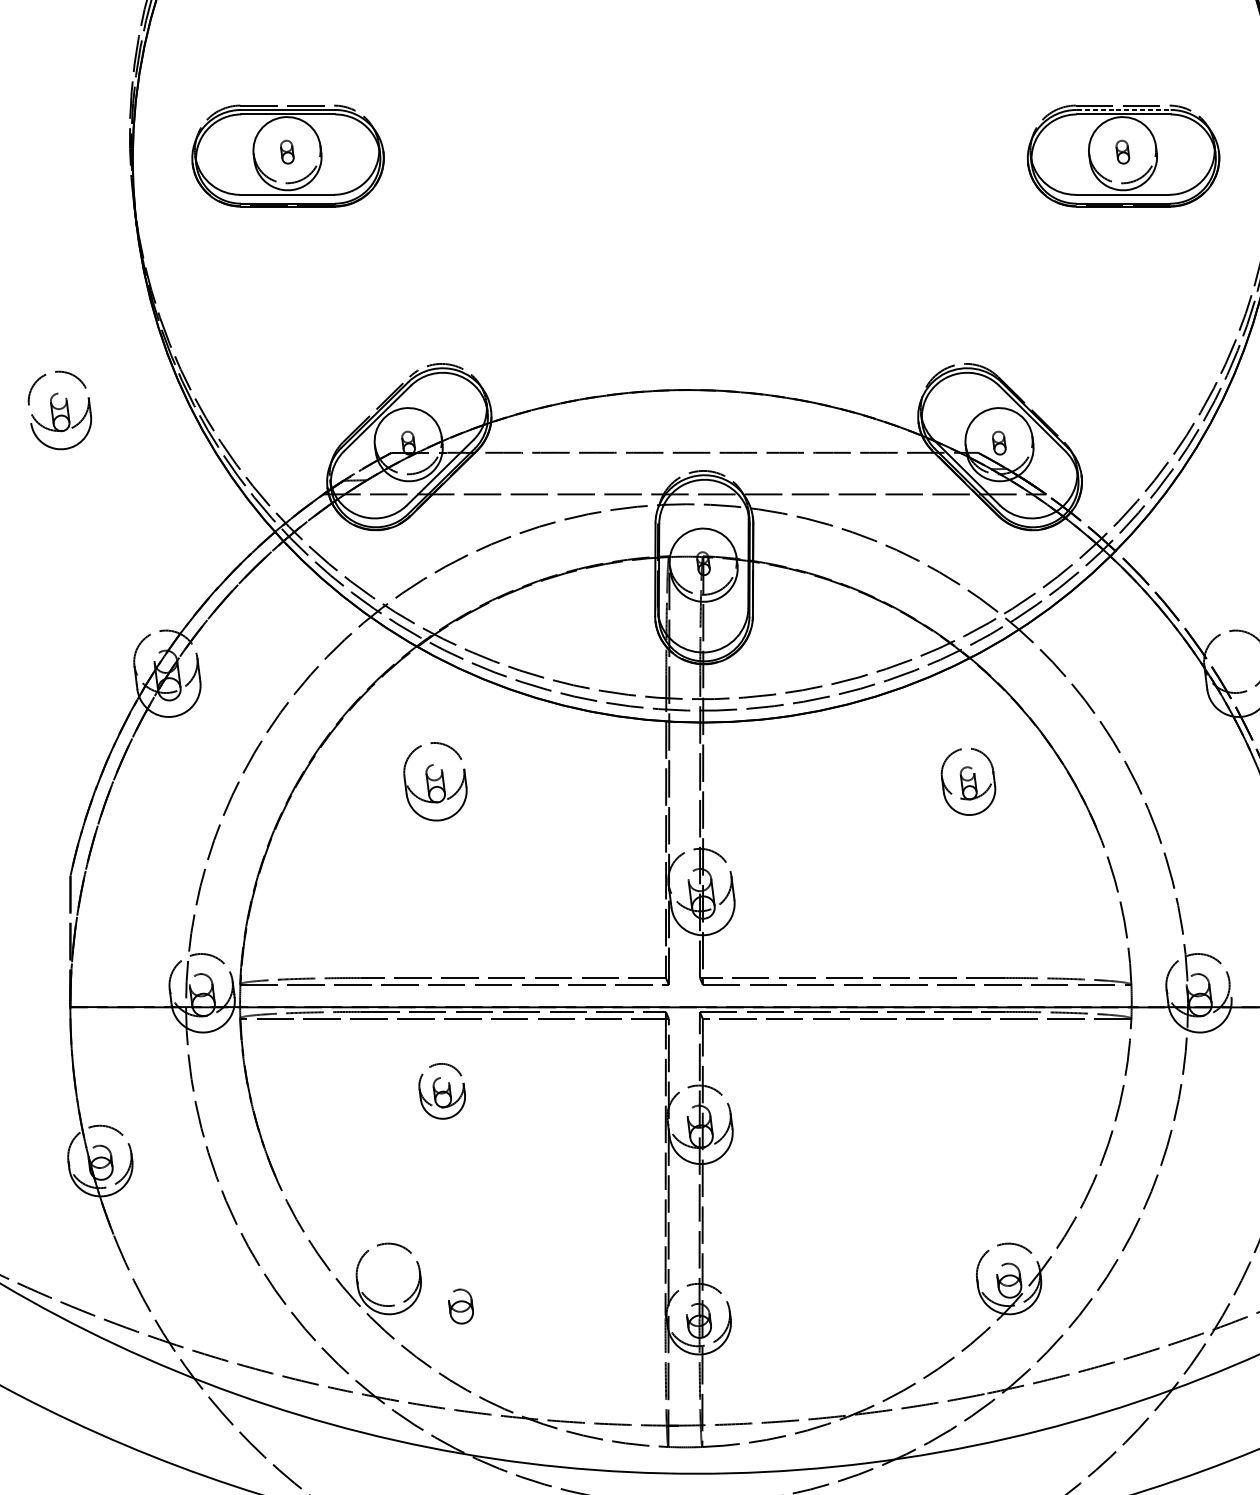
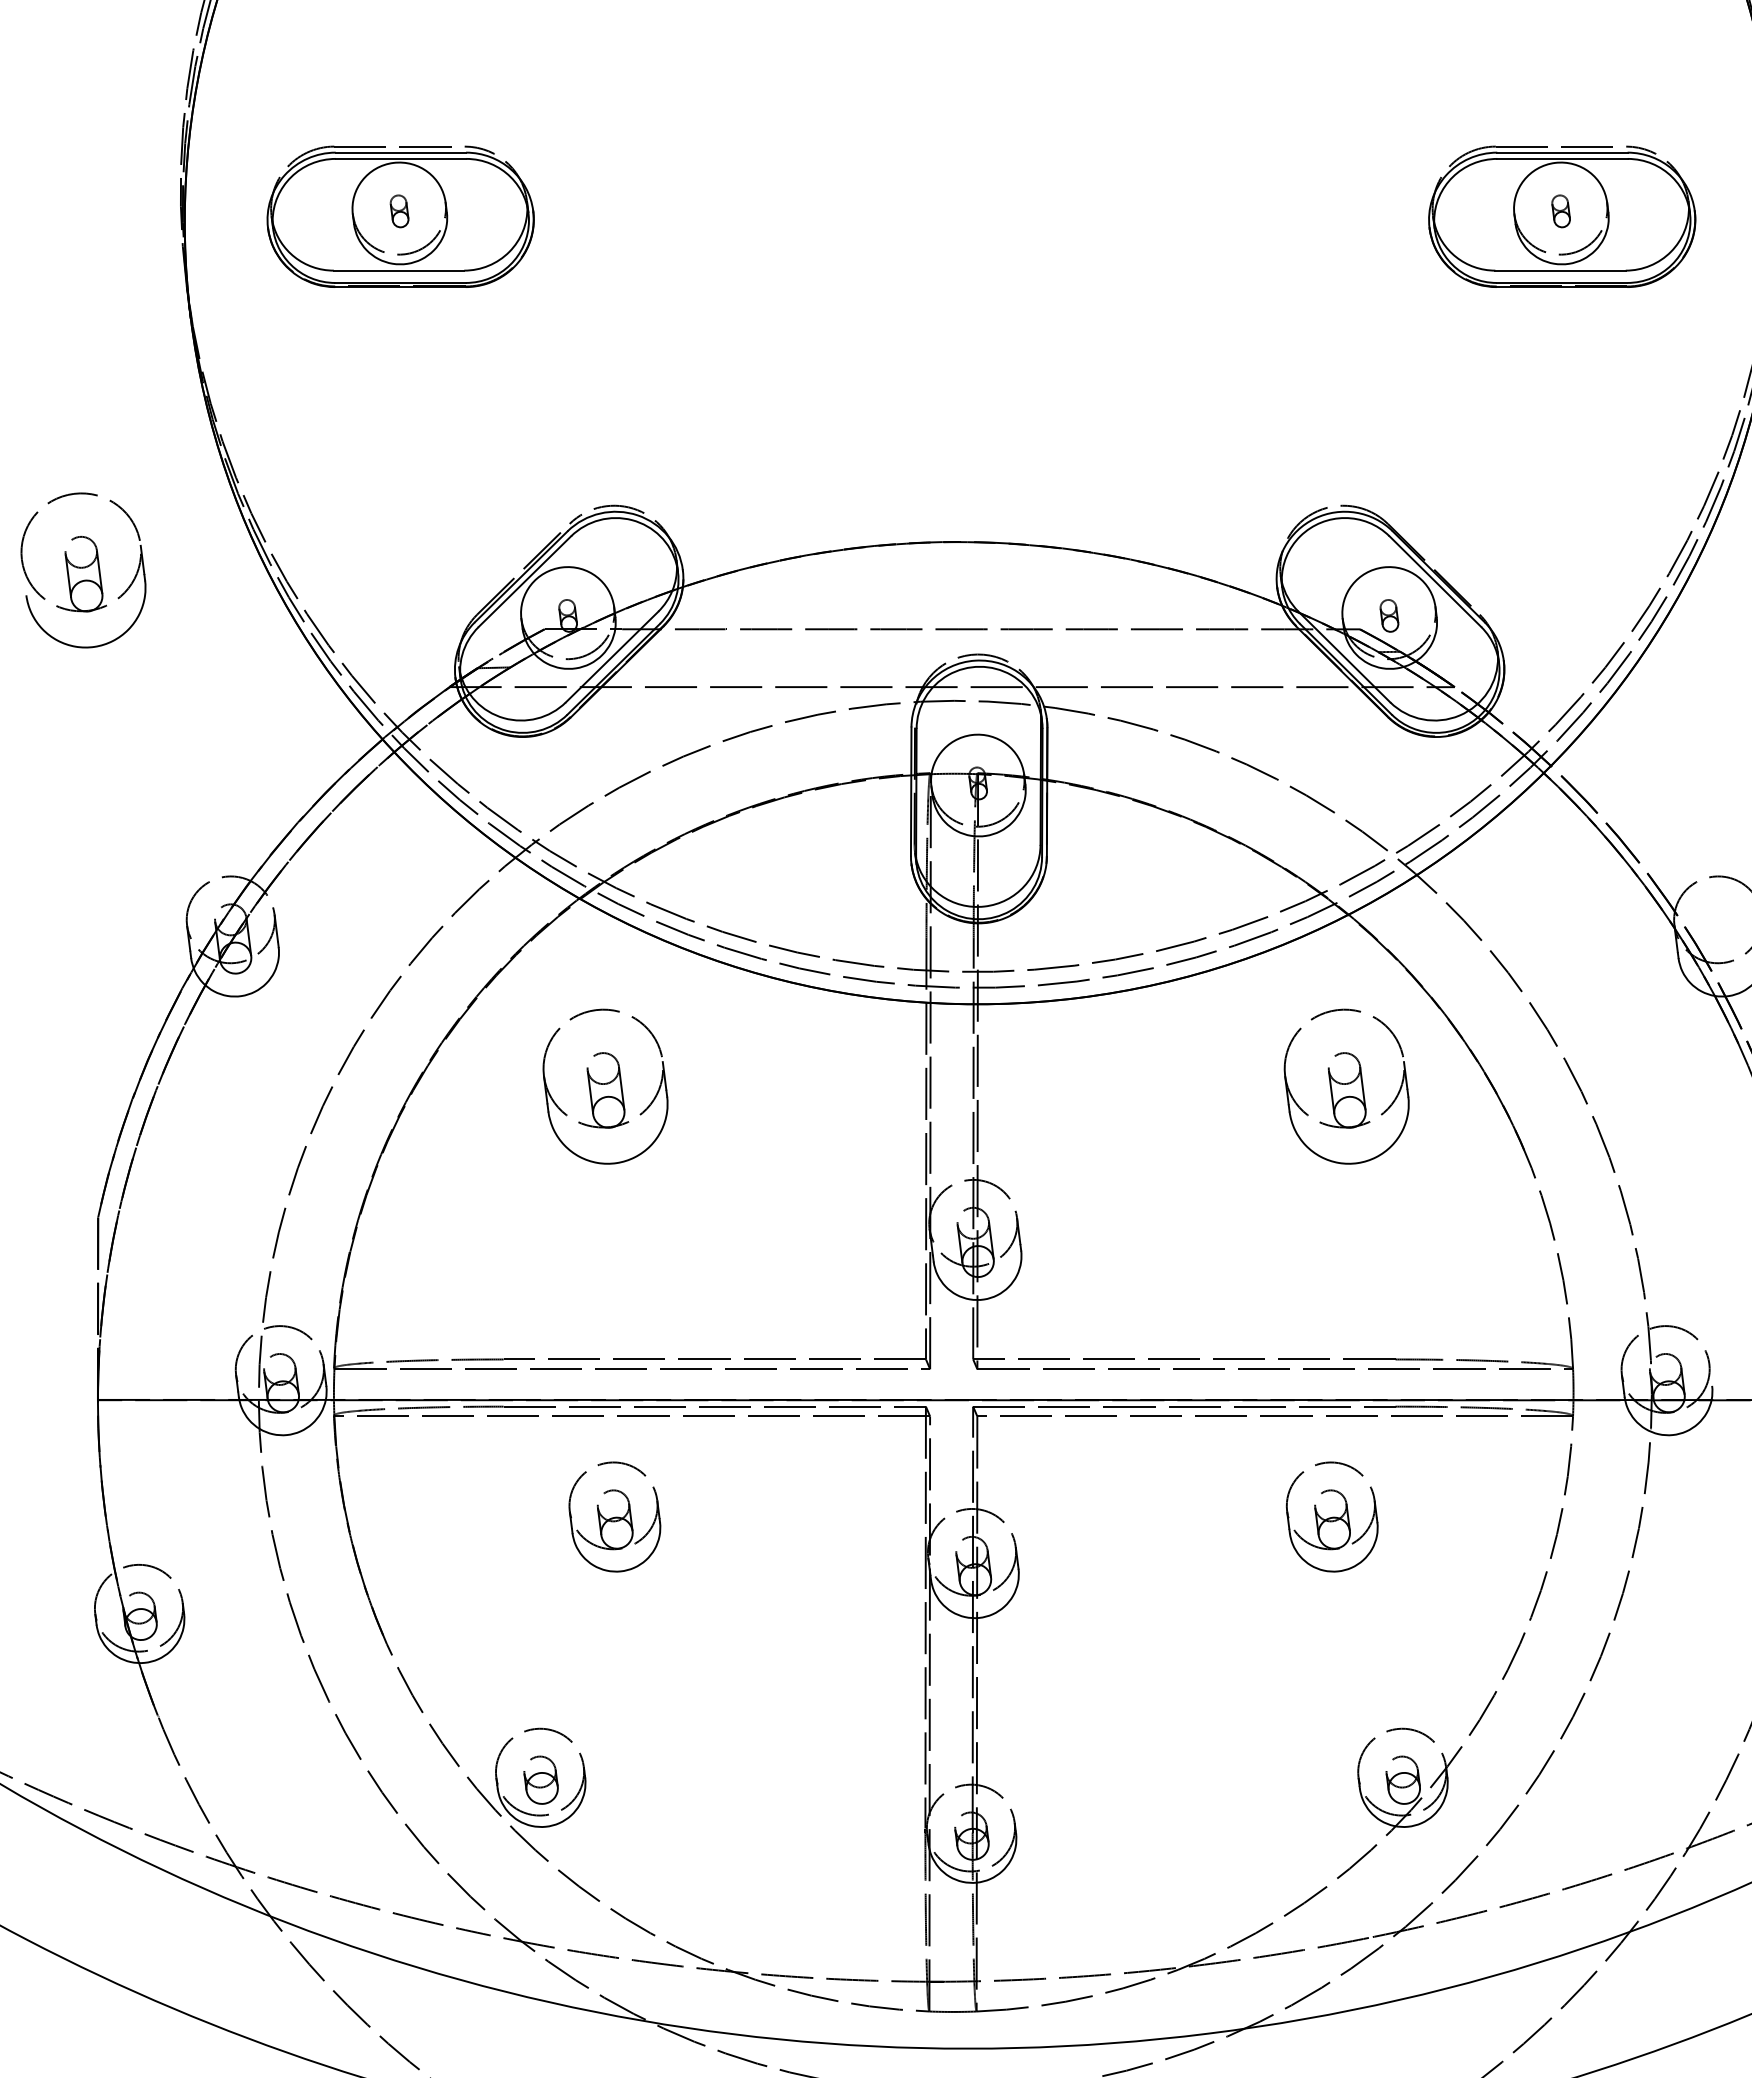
line: (1123, 109) -> (1562, 152), dashed -> solid
part: (59, 410) -> (83, 570), size x1.43
part: (435, 781) -> (605, 1086), size x1.43
part: (968, 781) -> (1346, 1086), size x1.67
part: (441, 1090) -> (614, 1516), size x1.43
part: (957, 1090) -> (1331, 1516), added
part: (460, 1306) -> (540, 1779), moved

